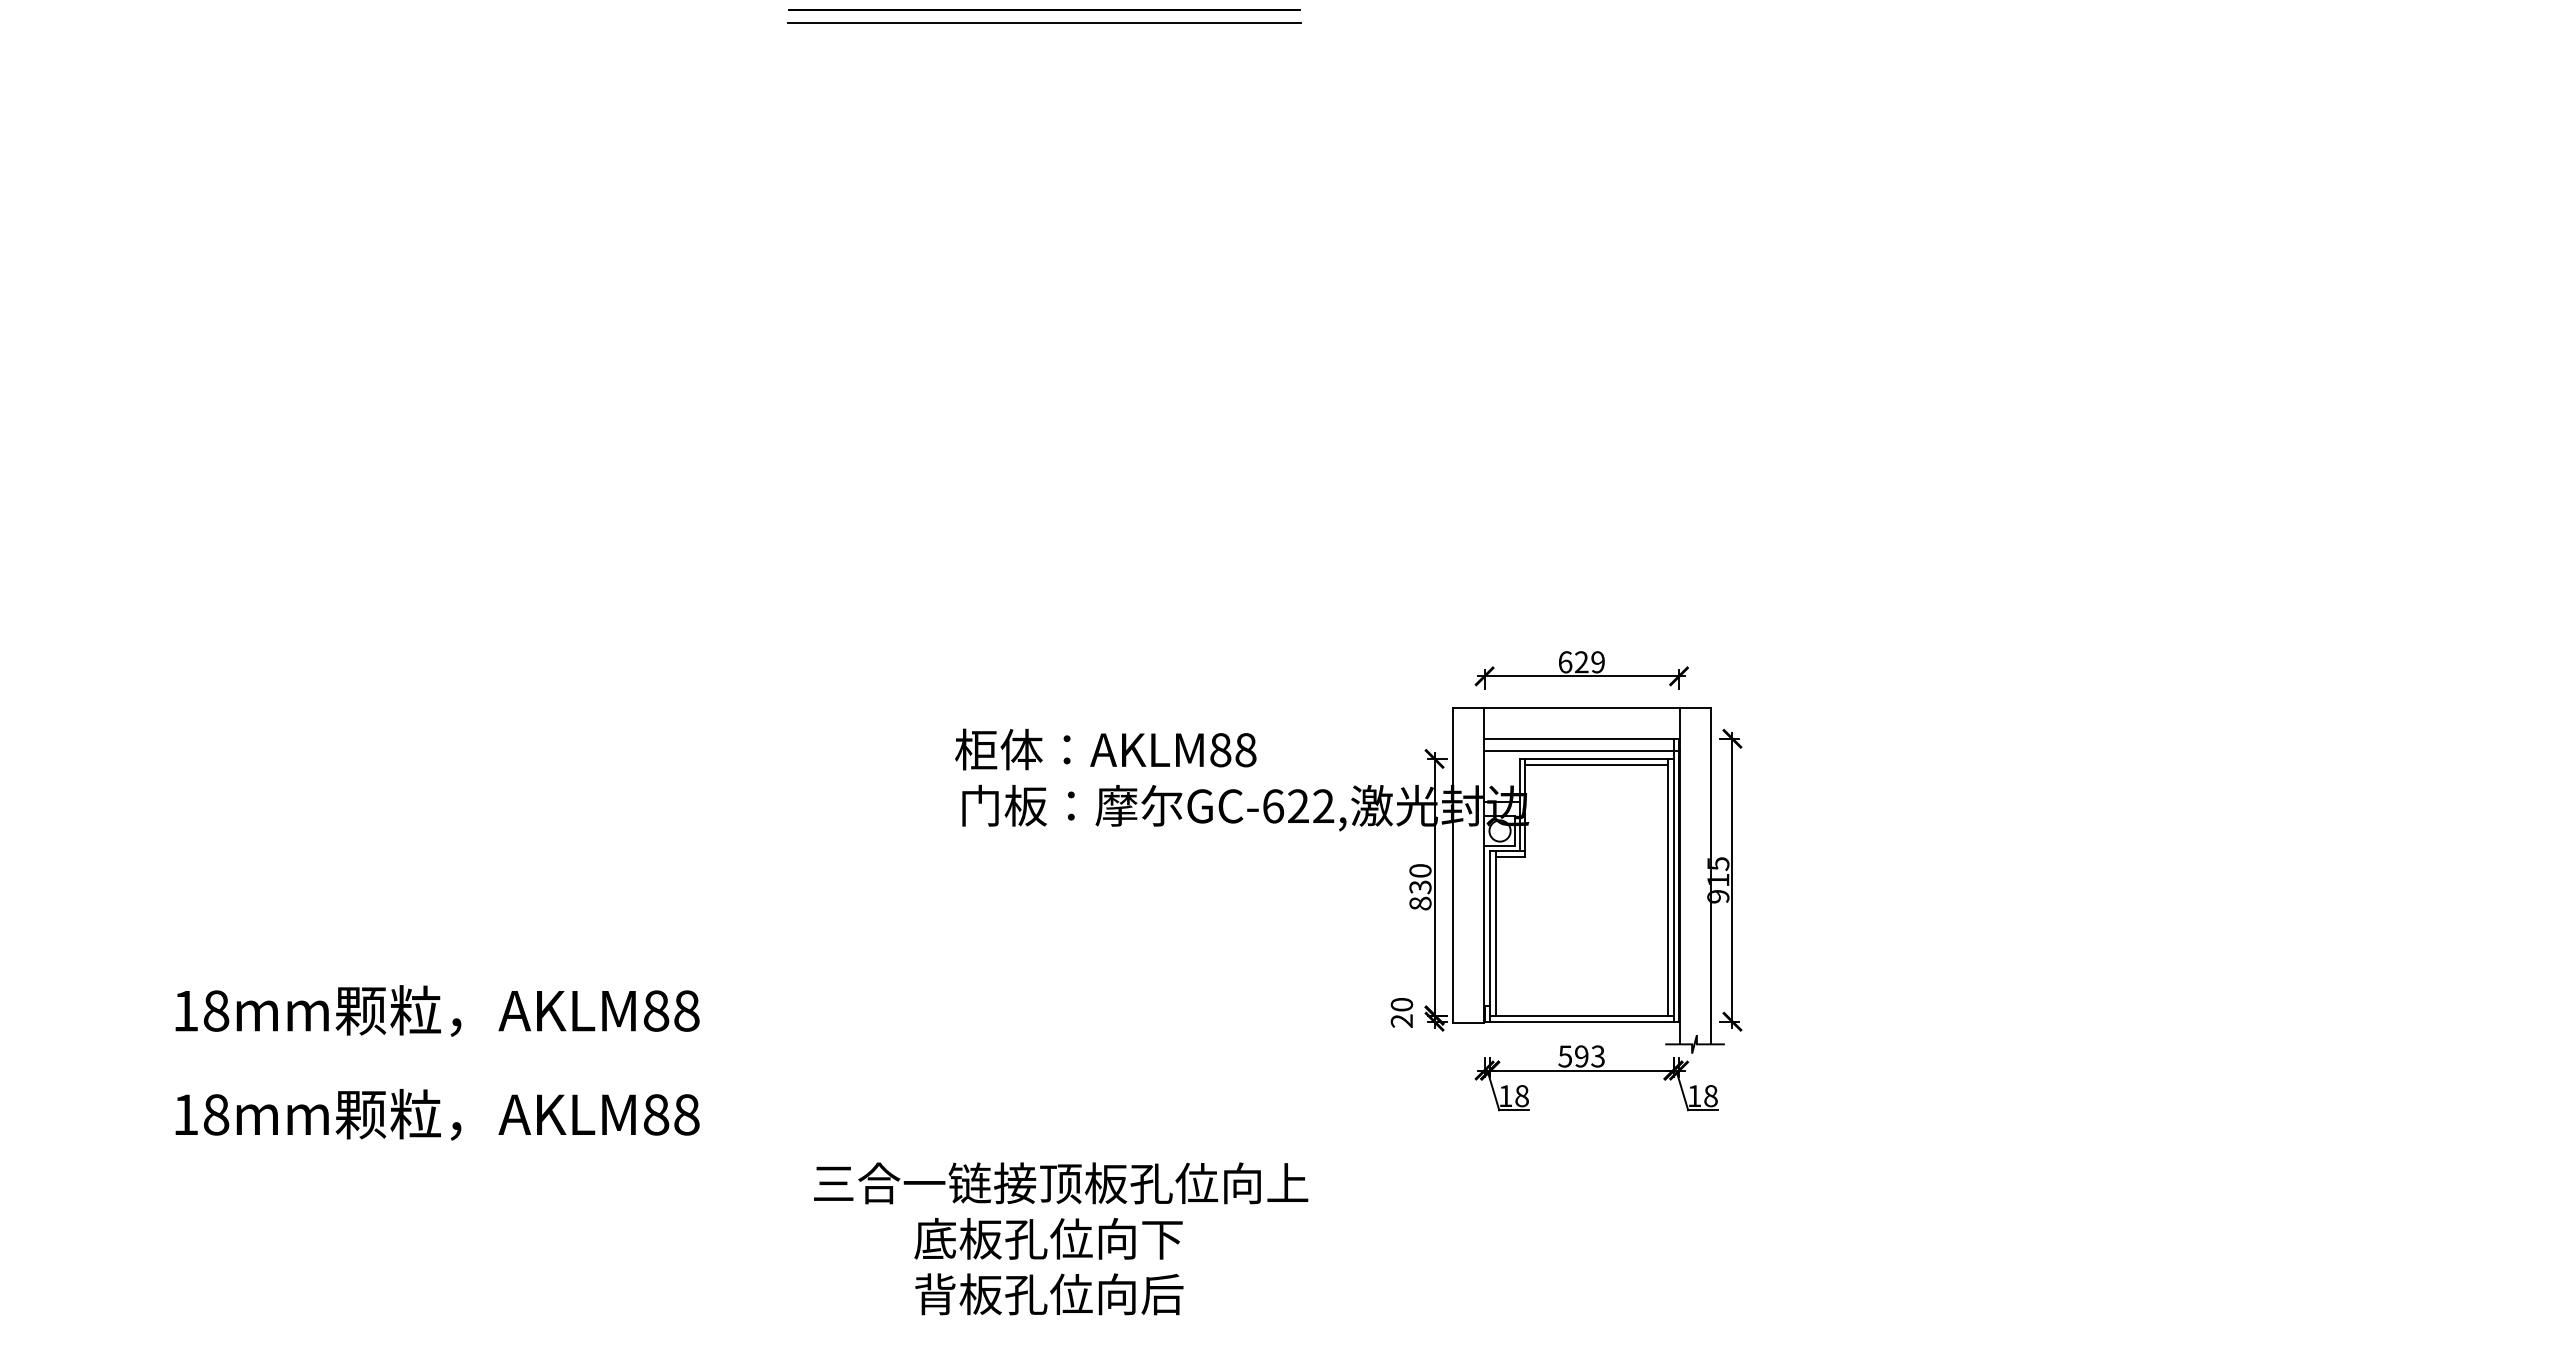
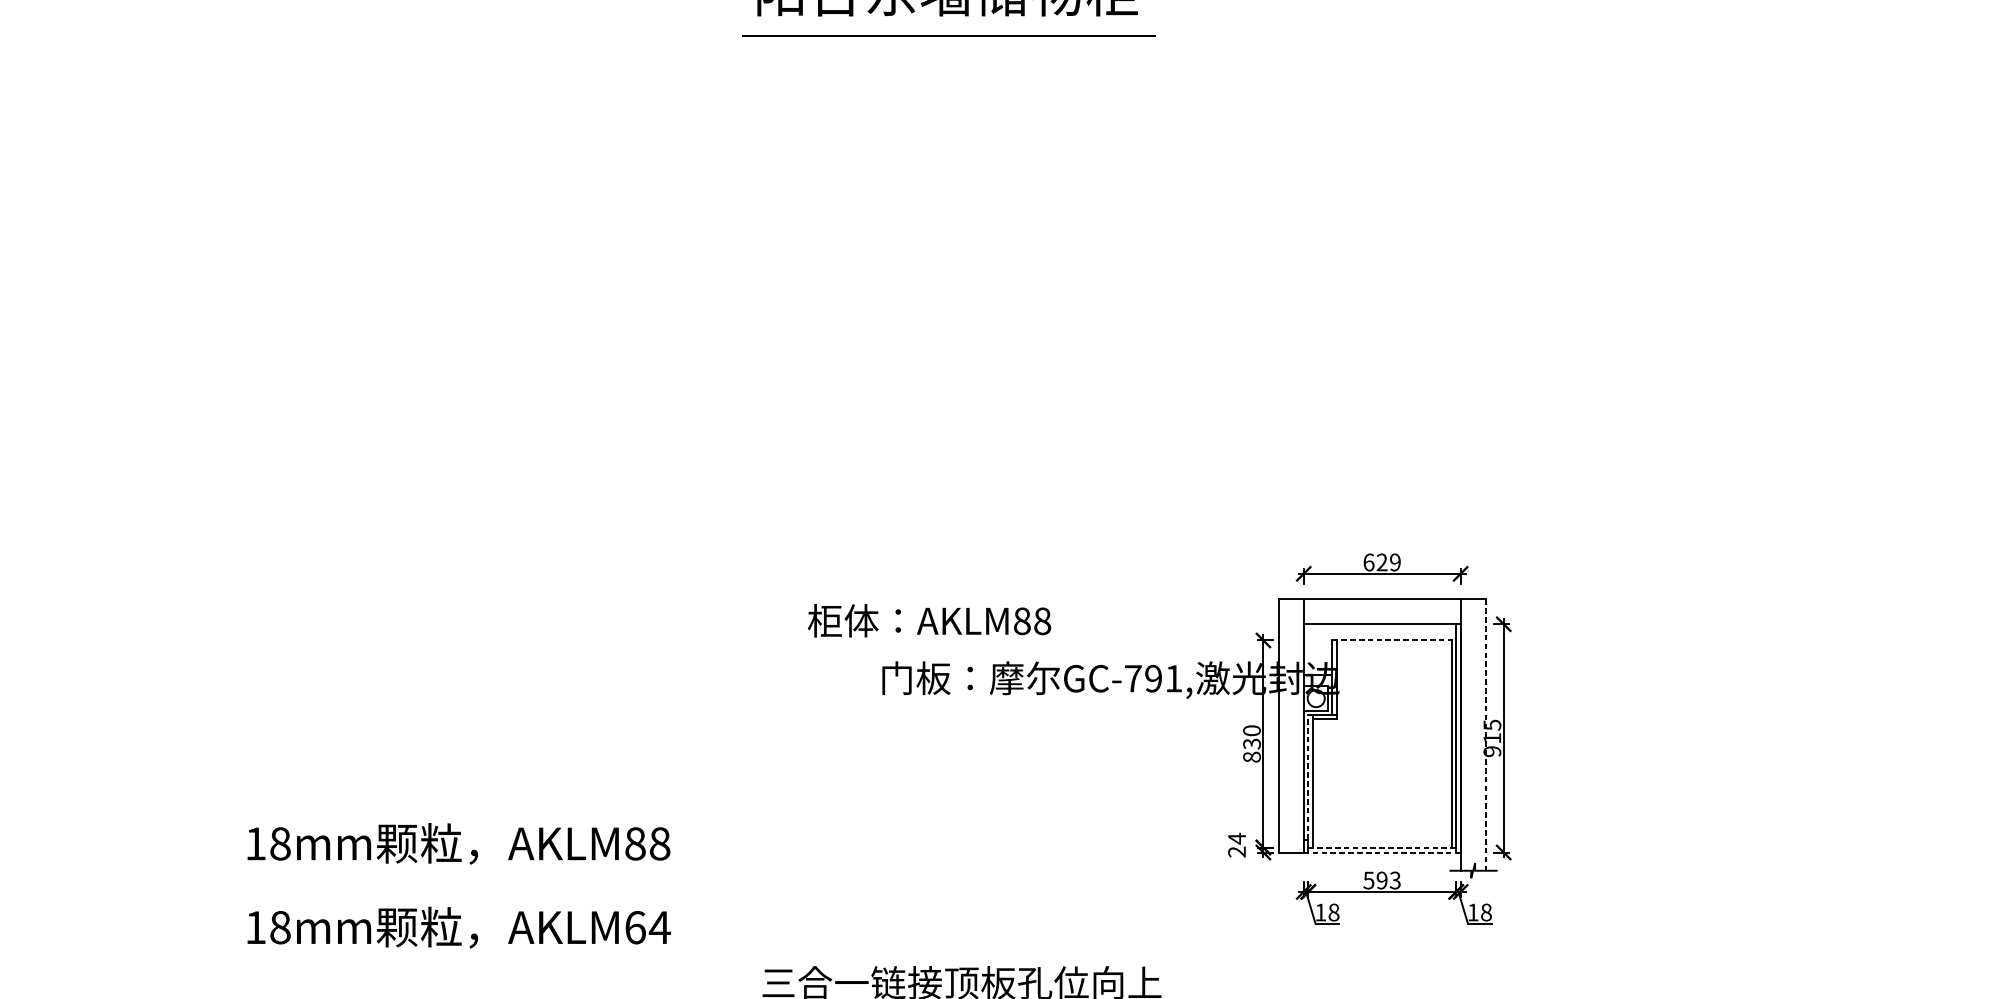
line: (1044, 22) -> (948, 46), removed
text: (1105, 749) -> (929, 620), moved
line: (1581, 751) -> (1381, 634), removed
line: (1596, 758) -> (1394, 640), solid -> dashed
line: (1596, 764) -> (1394, 644), removed
text: (1298, 806) -> (1153, 678), GC-622, -> GC-791,
line: (1710, 876) -> (1486, 735), solid -> dashed
line: (1490, 928) -> (1308, 777), solid -> dashed
text: (1401, 1004) -> (1236, 838), 20 -> 24
line: (1581, 1015) -> (1381, 847), solid -> dashed
line: (1582, 1021) -> (1382, 852), solid -> dashed
text: (671, 1114) -> (647, 927), AKLM88 -> AKLM64

